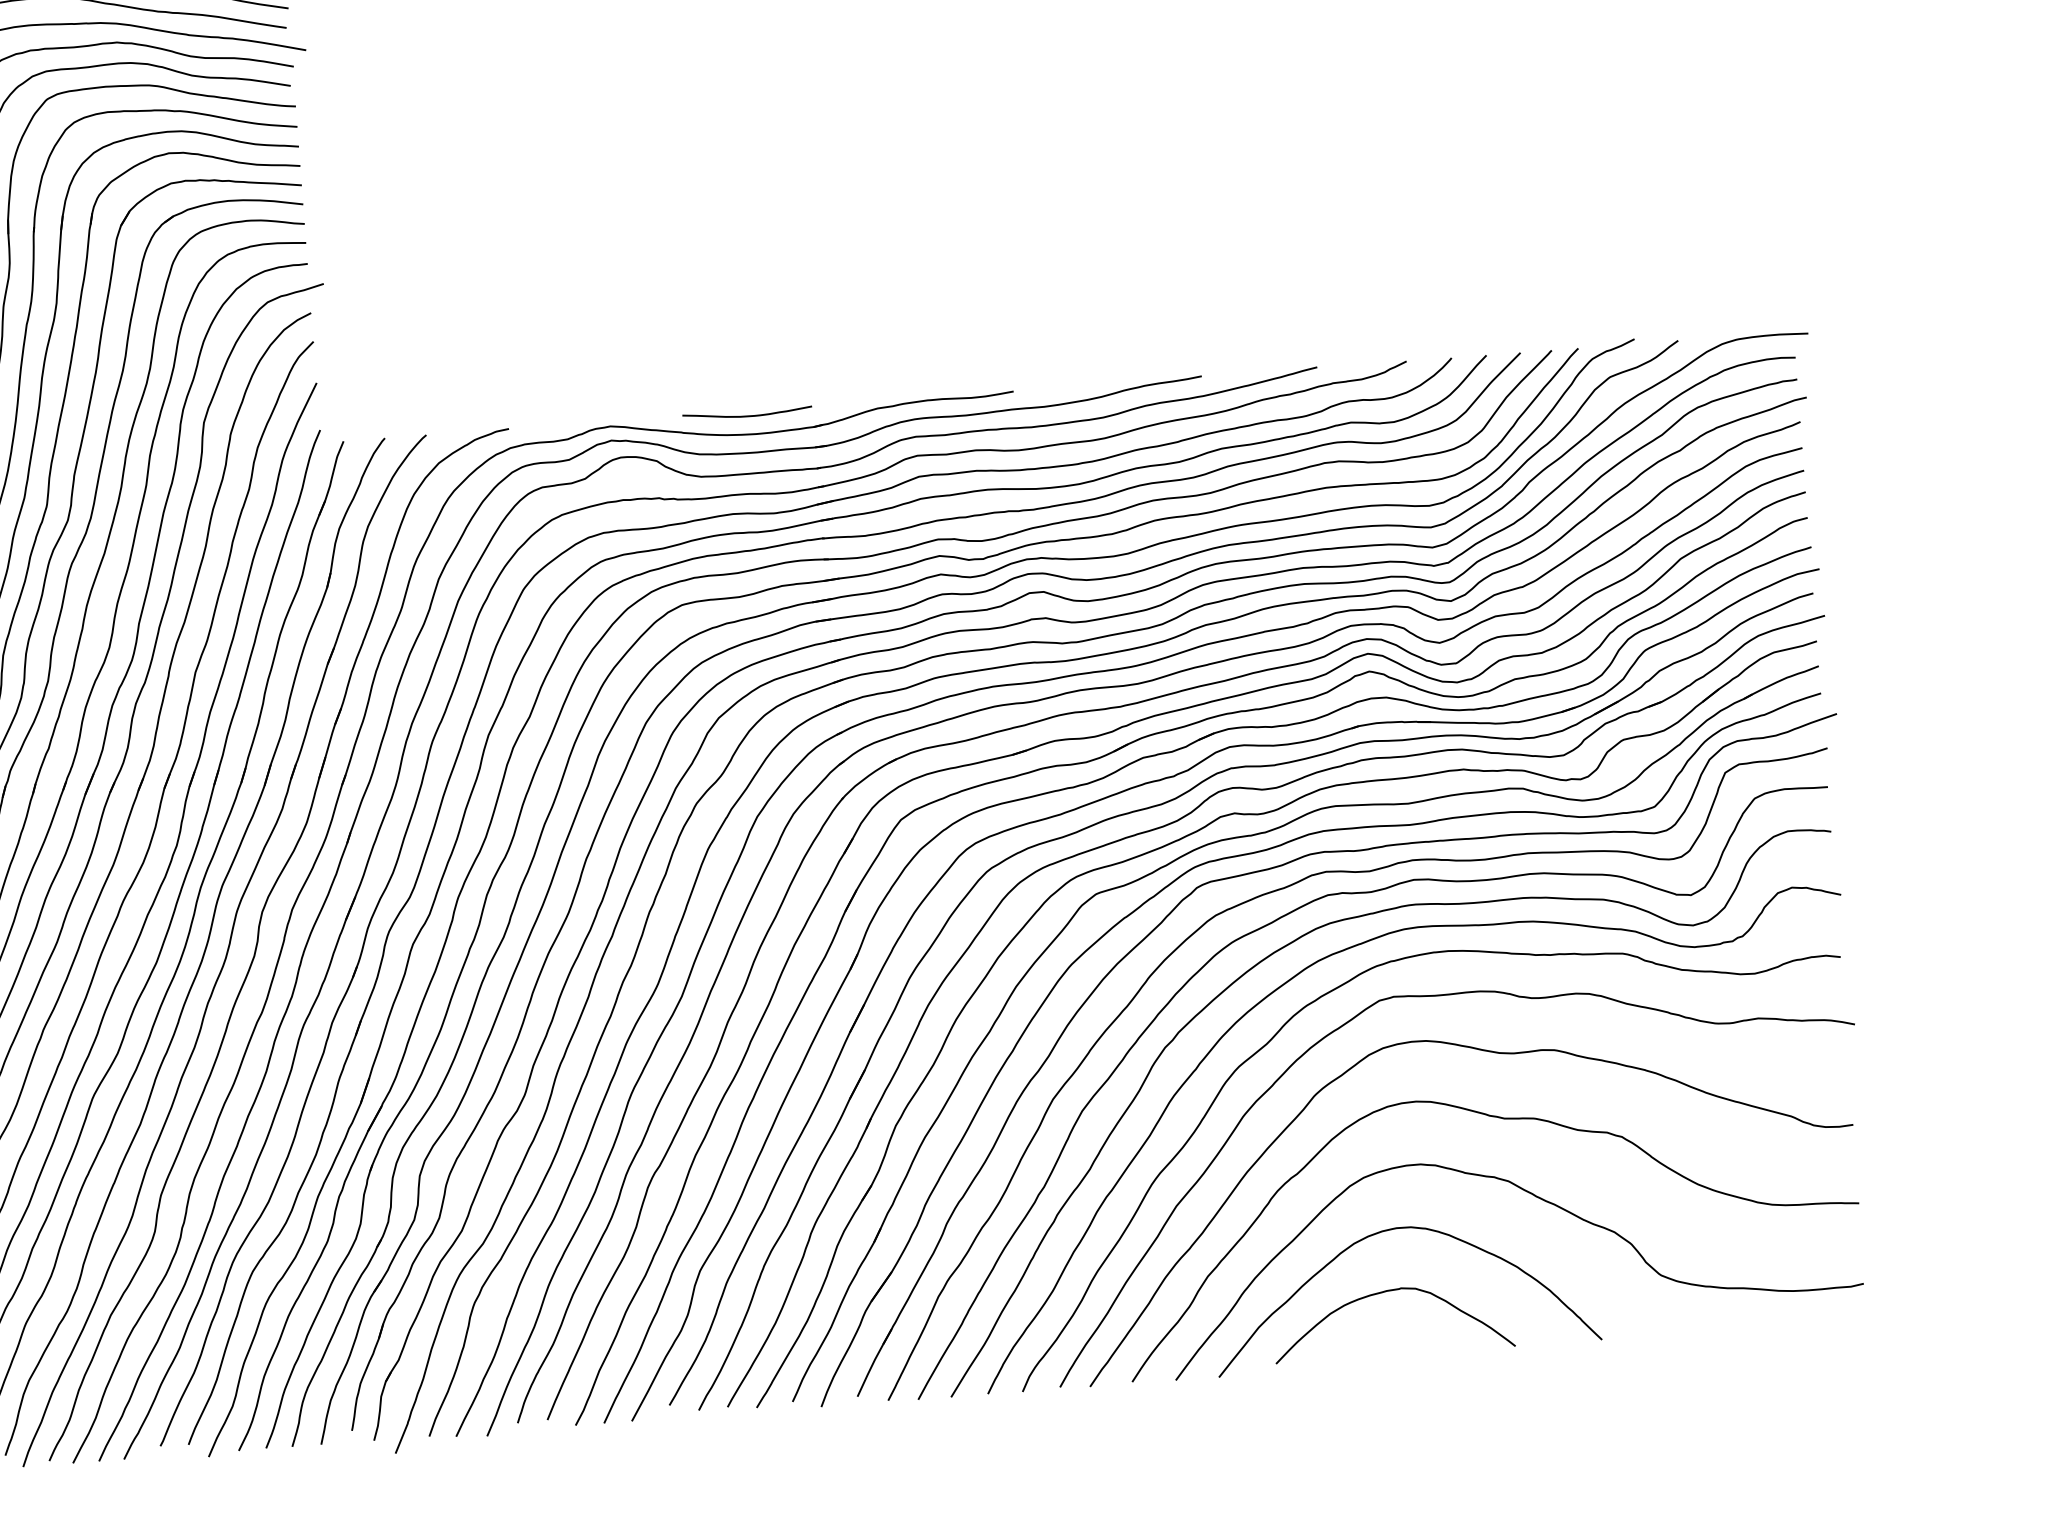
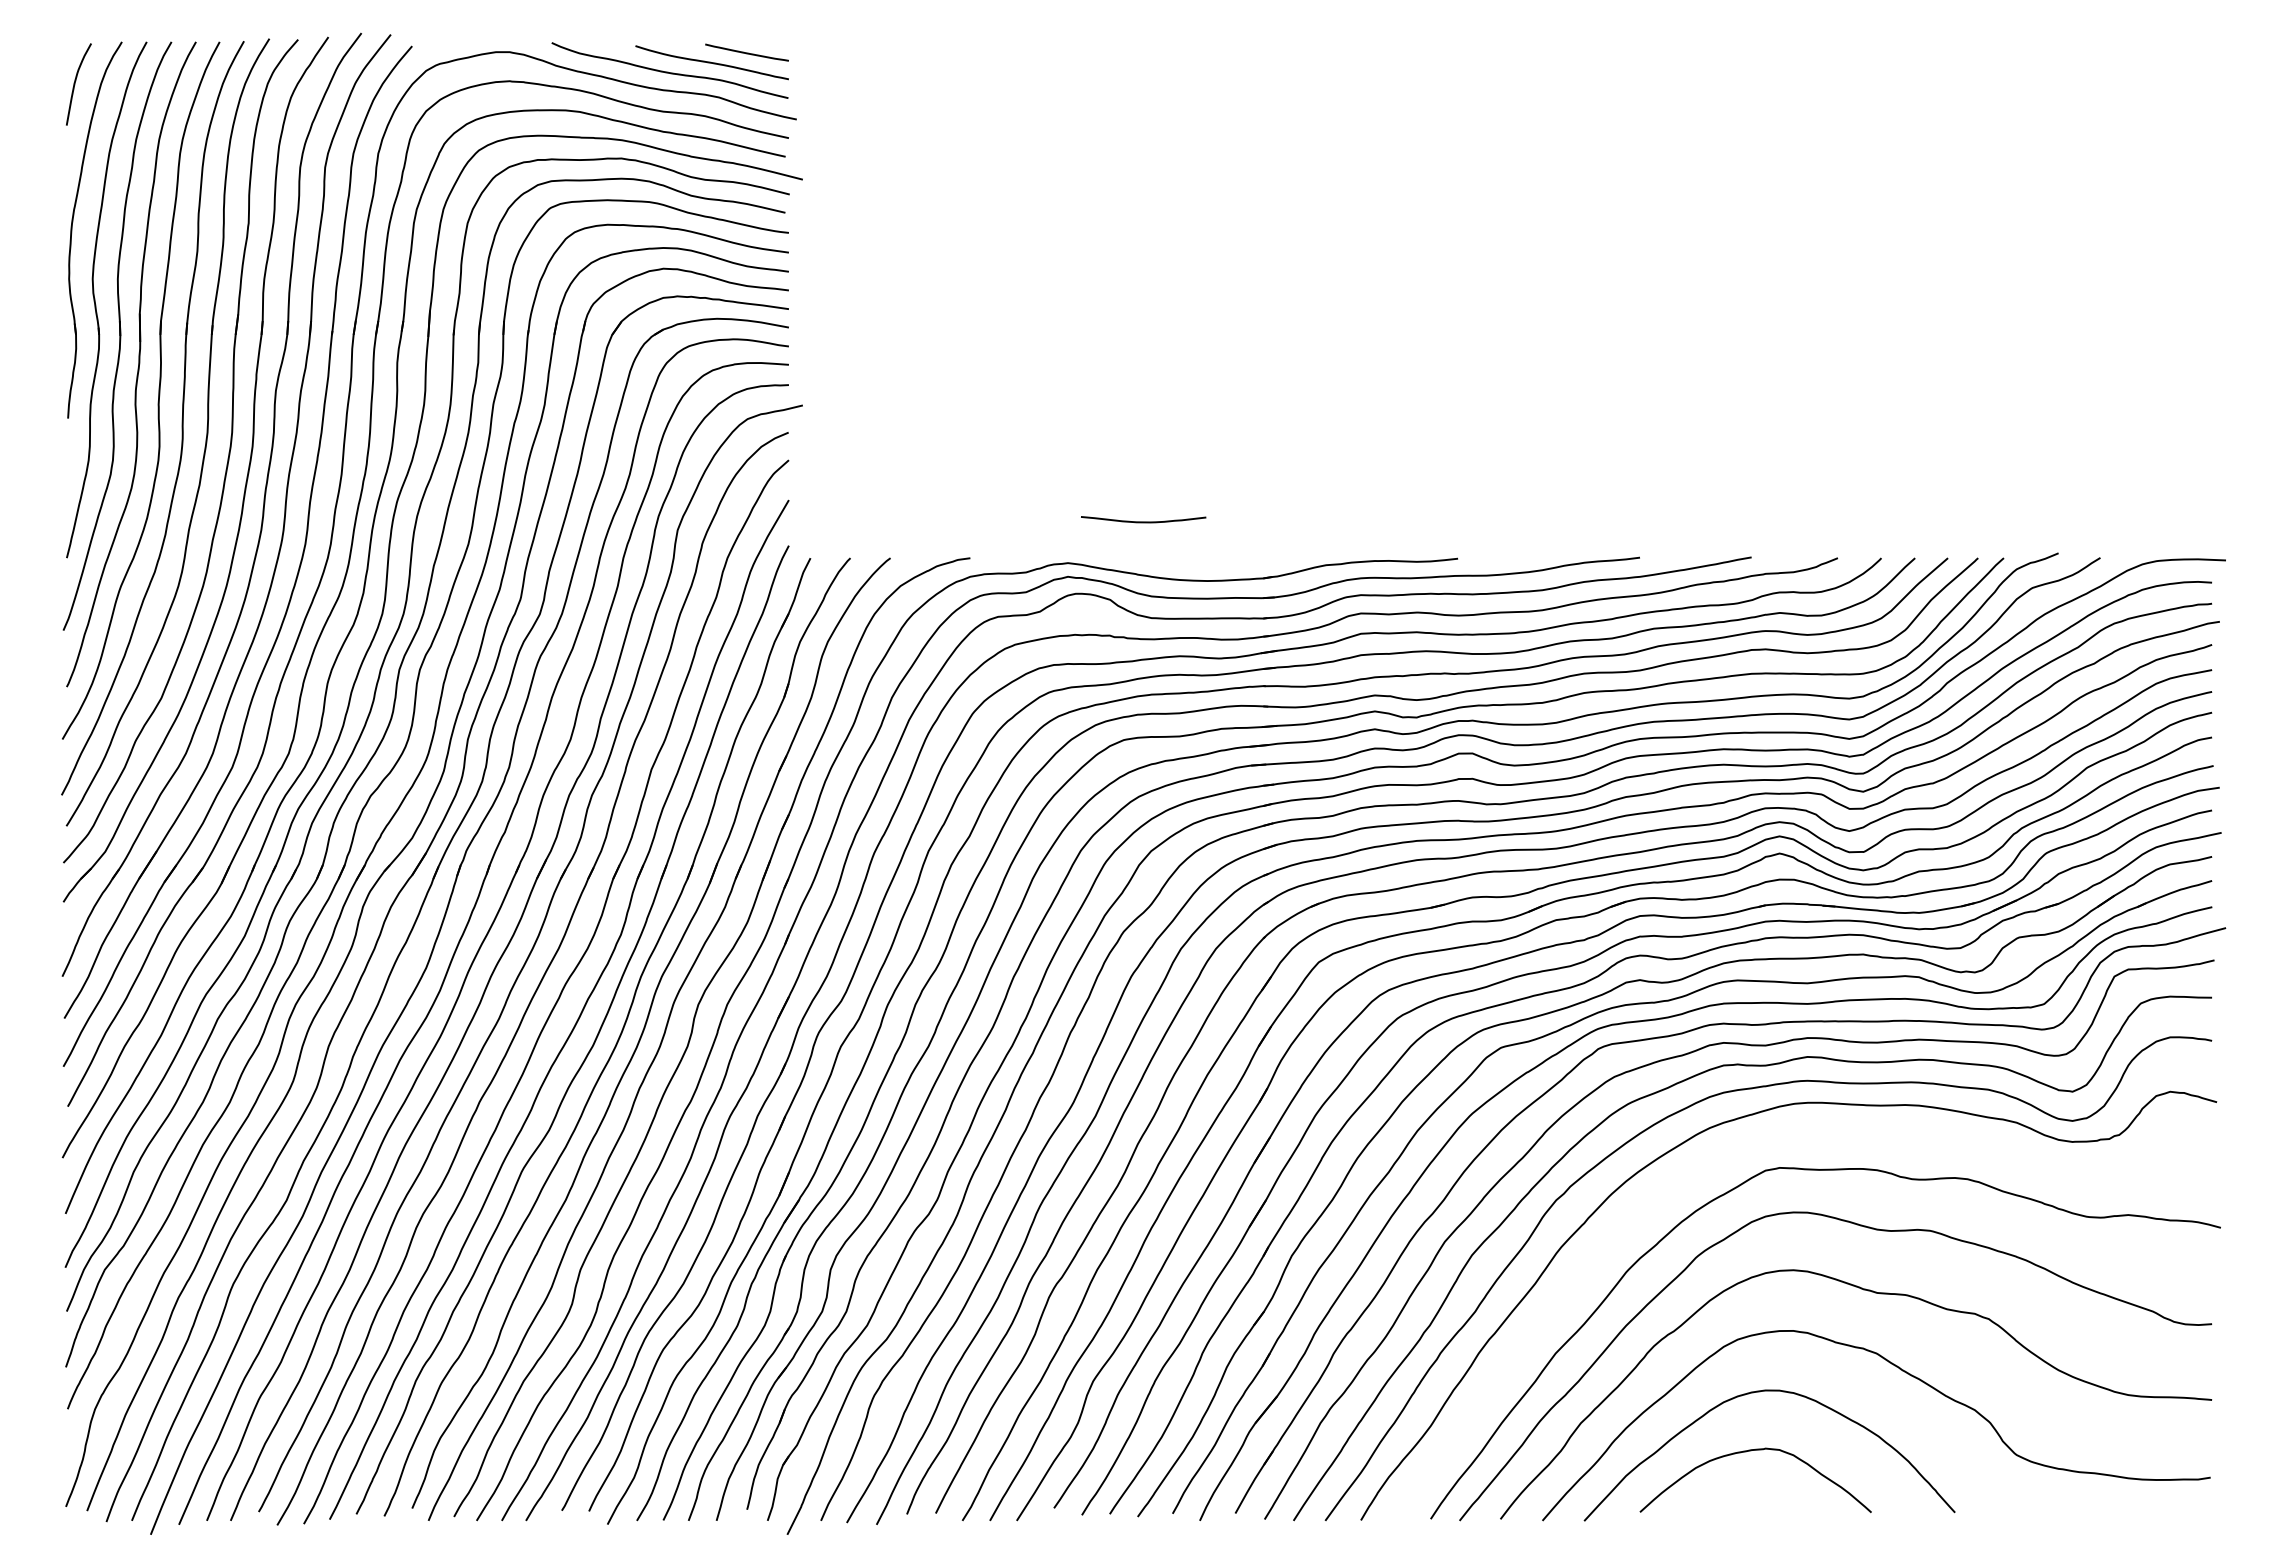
curve: (747, 415) -> (1143, 521), moved
curve: (1341, 986) -> (1730, 1154), removed

